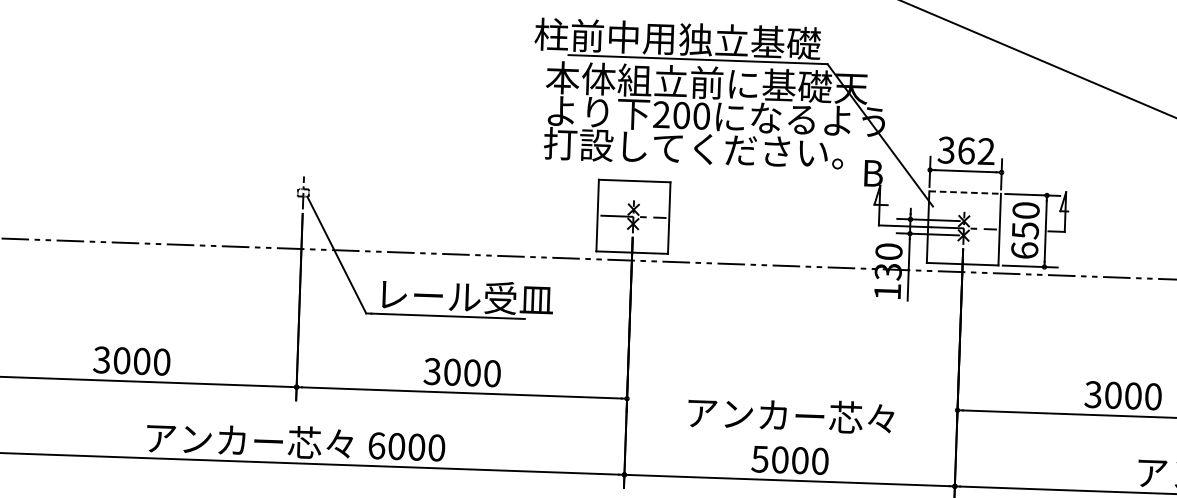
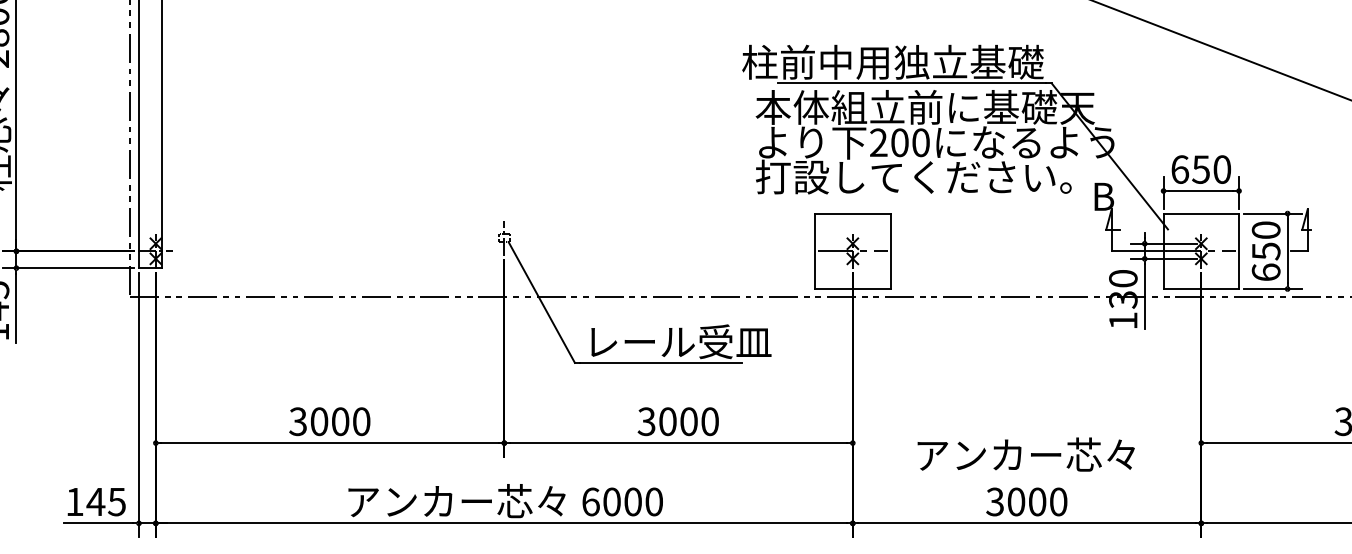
text: (966, 150) -> (1201, 169), 362 -> 650
line: (965, 192) -> (1201, 213), dashed -> solid
text: (759, 458) -> (994, 501), 5000 -> 3000

